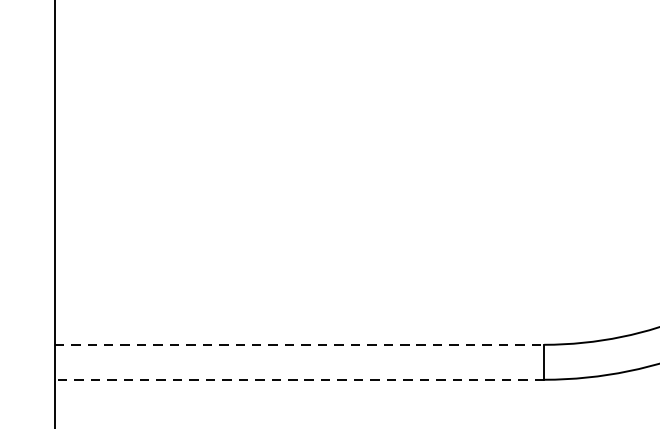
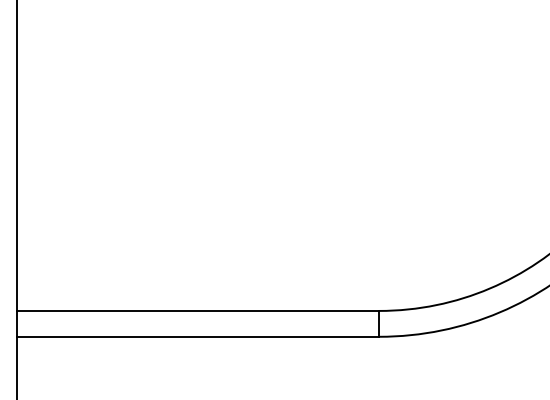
line: (299, 344) -> (198, 310), dashed -> solid
line: (299, 379) -> (198, 336), dashed -> solid

